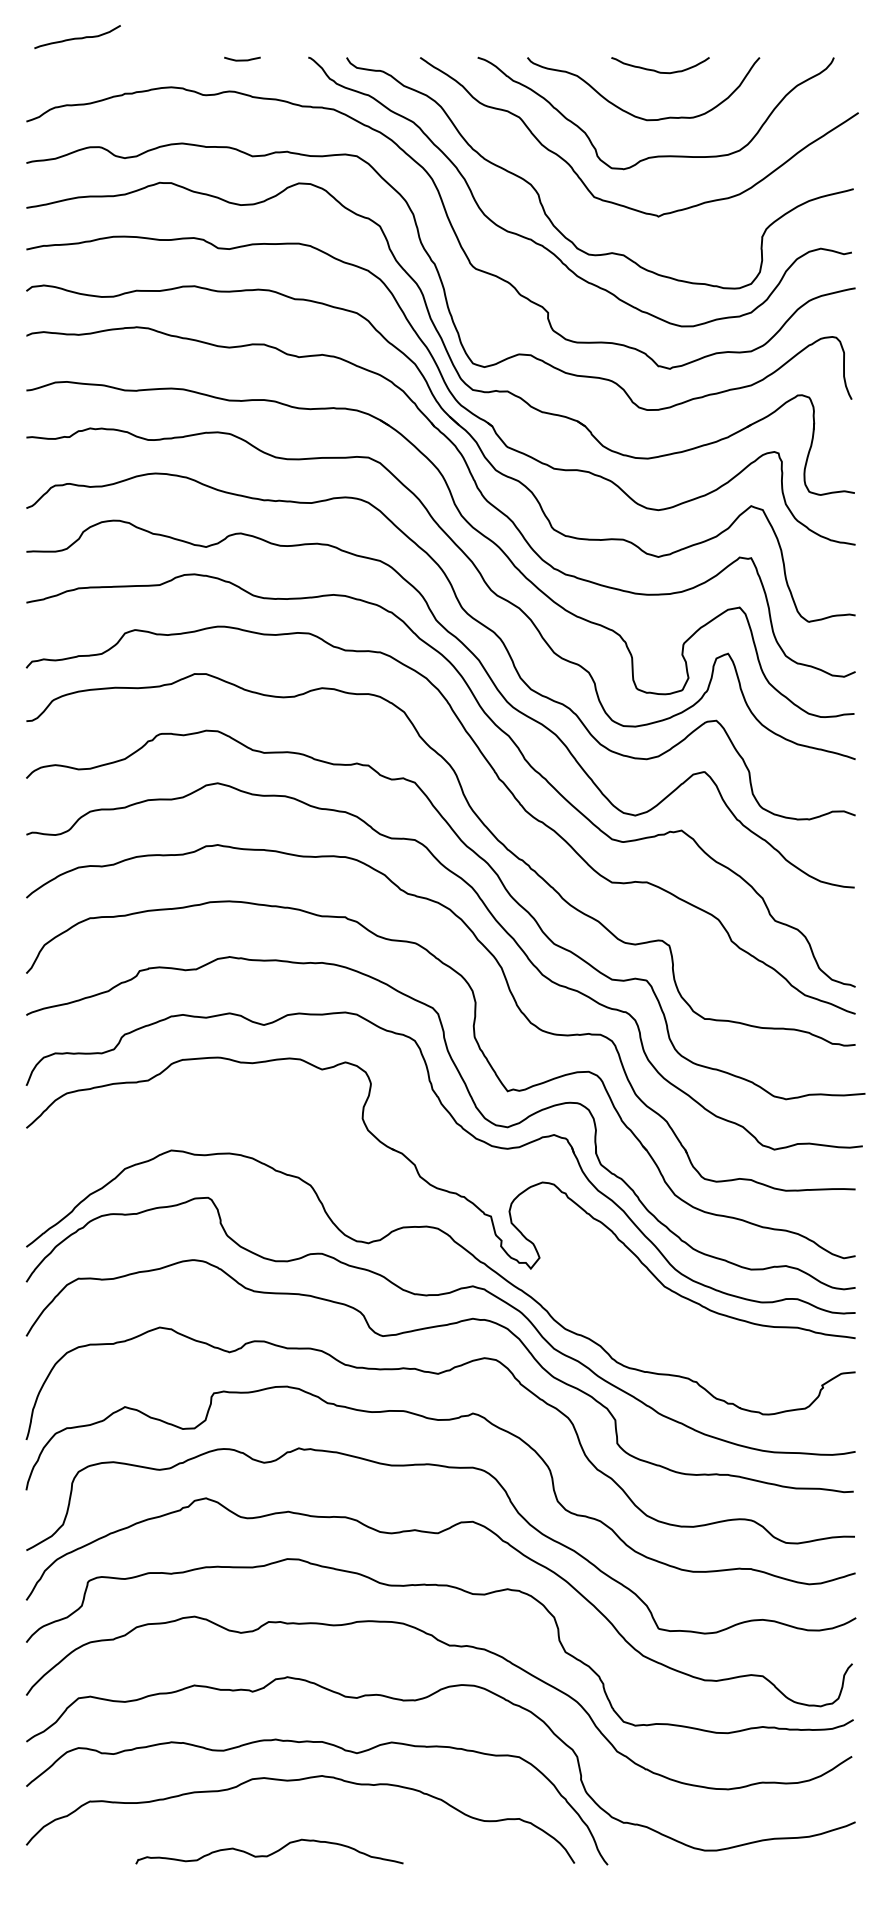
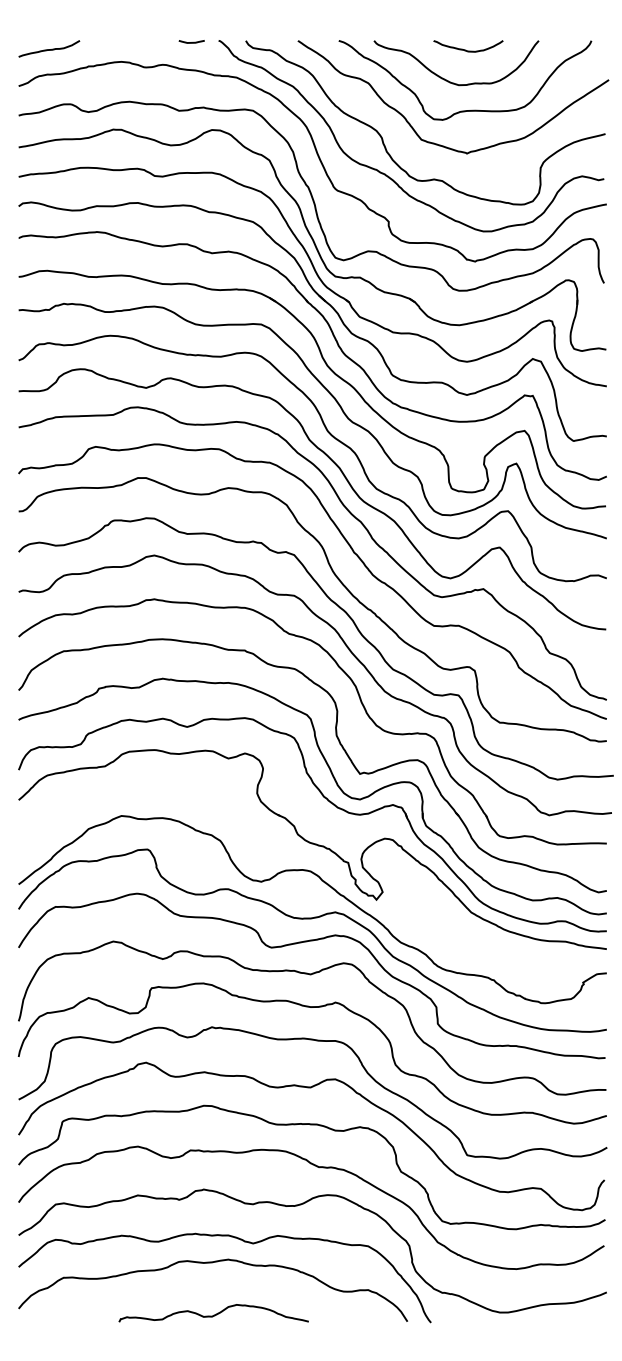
curve: (77, 37) -> (49, 49), moved
curve: (242, 59) -> (191, 42), moved
curve: (270, 1853) -> (214, 1314), moved

